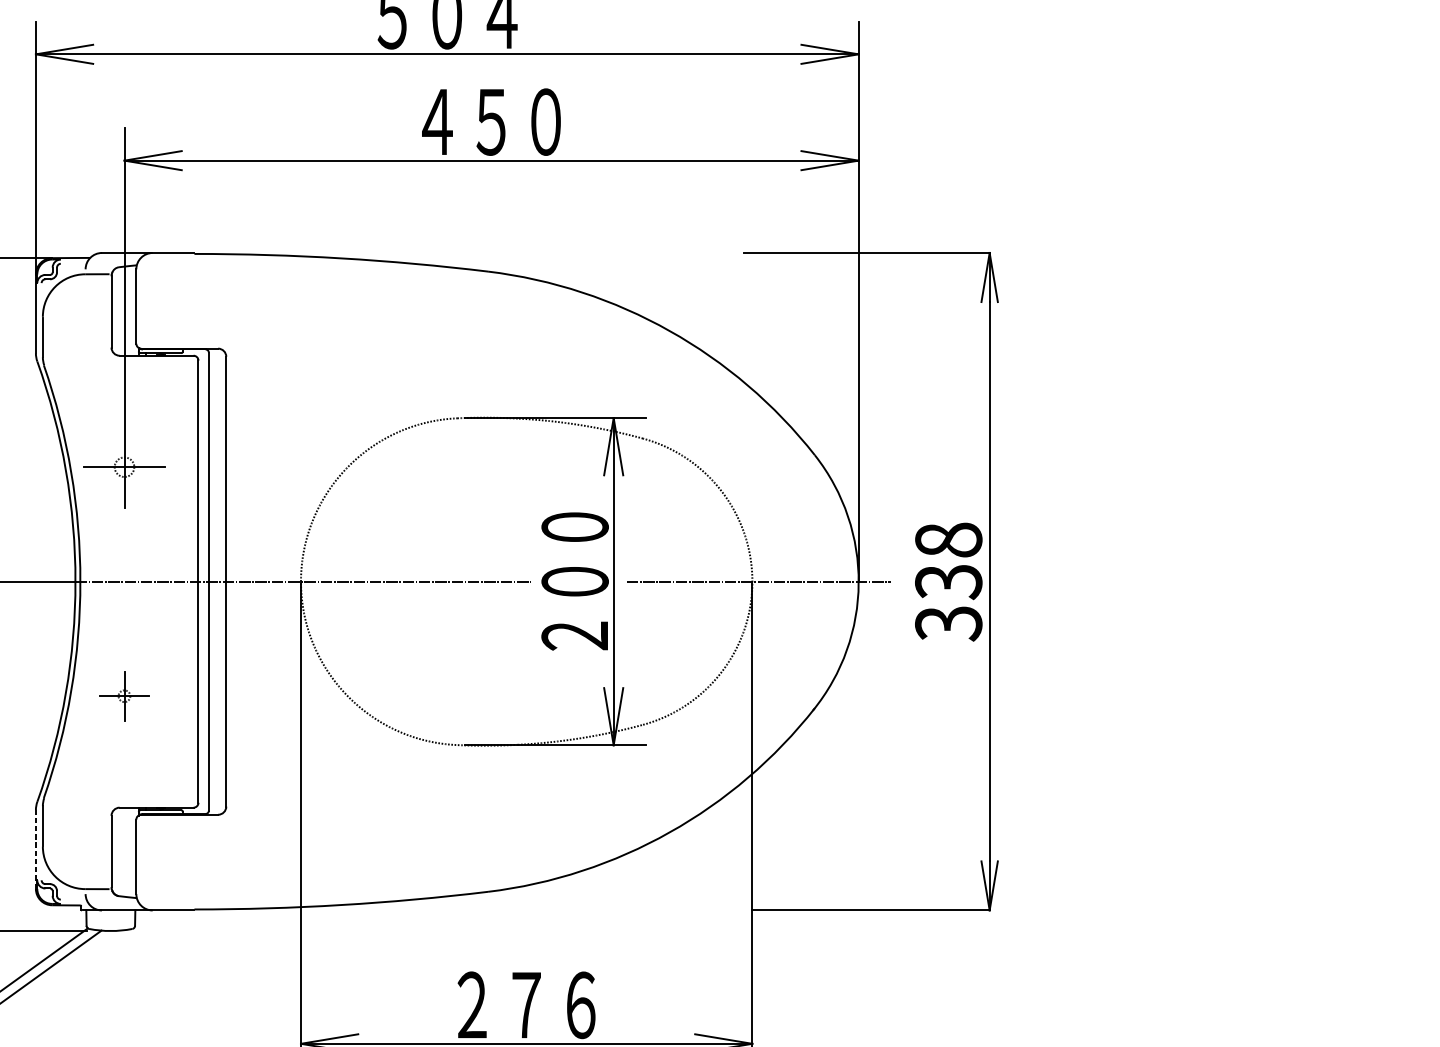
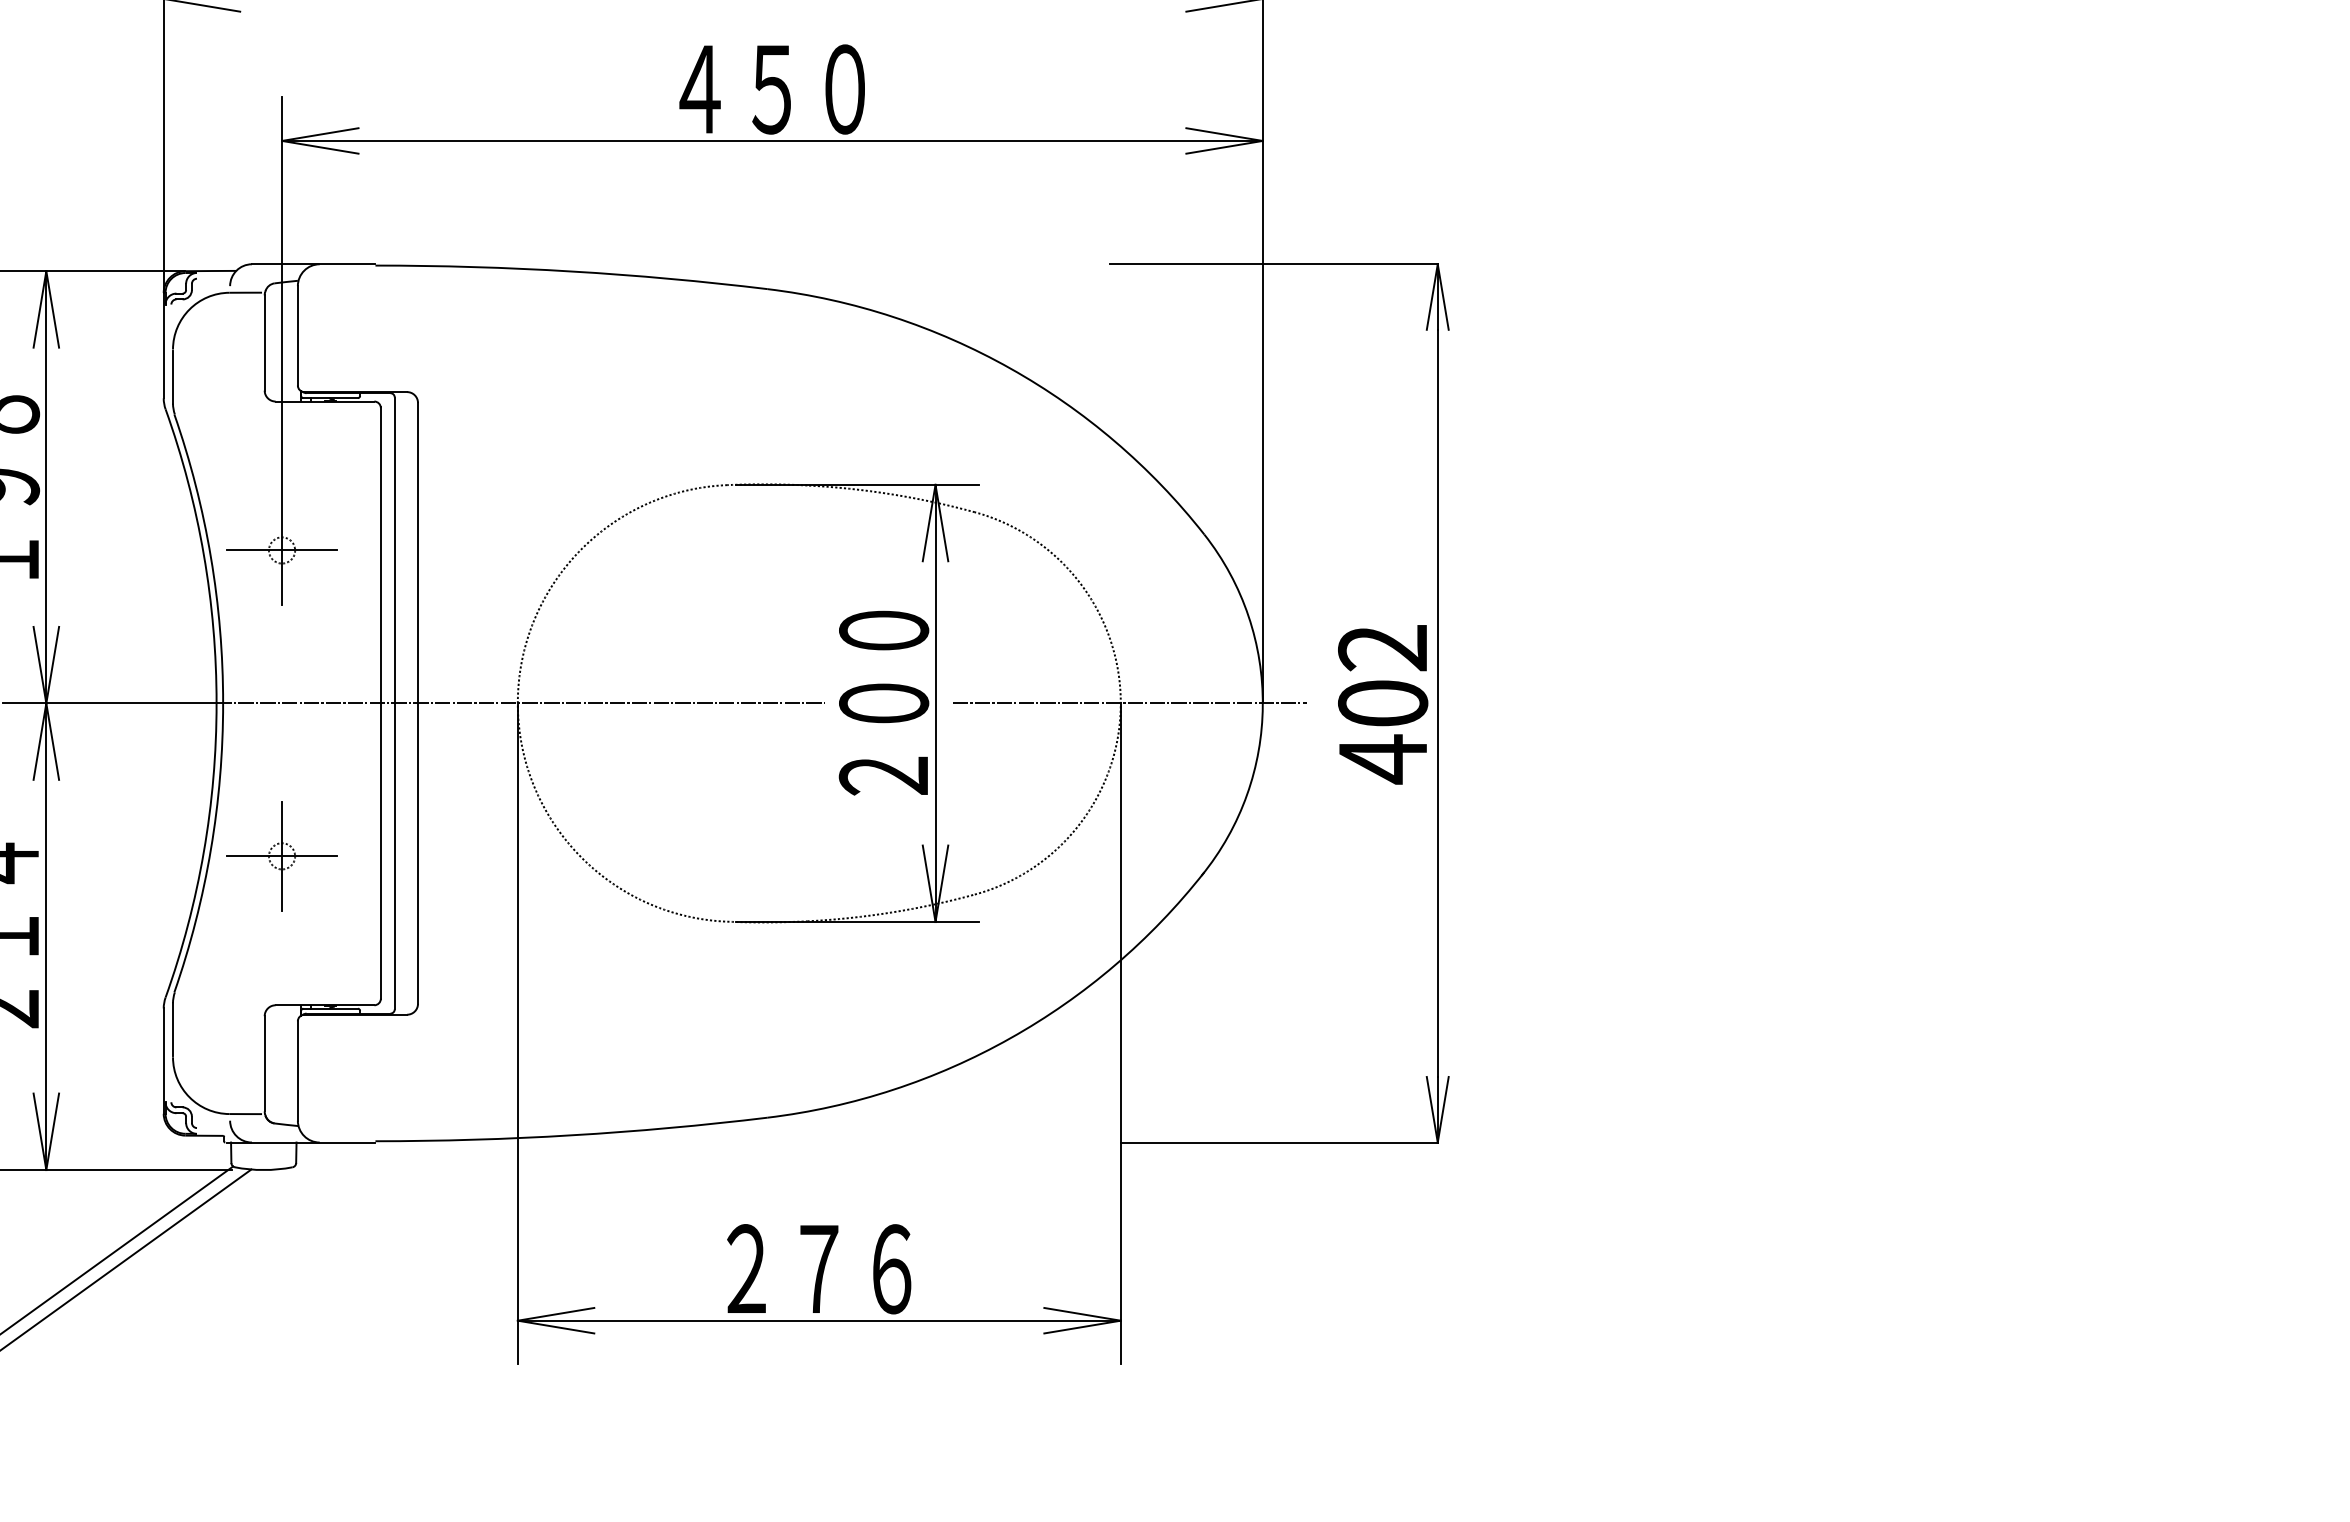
text: (949, 582) -> (1383, 704), 338 -> 402
part: (124, 696) -> (281, 856), size x1.67
line: (35, 849) -> (163, 1061), dashed -> solid

